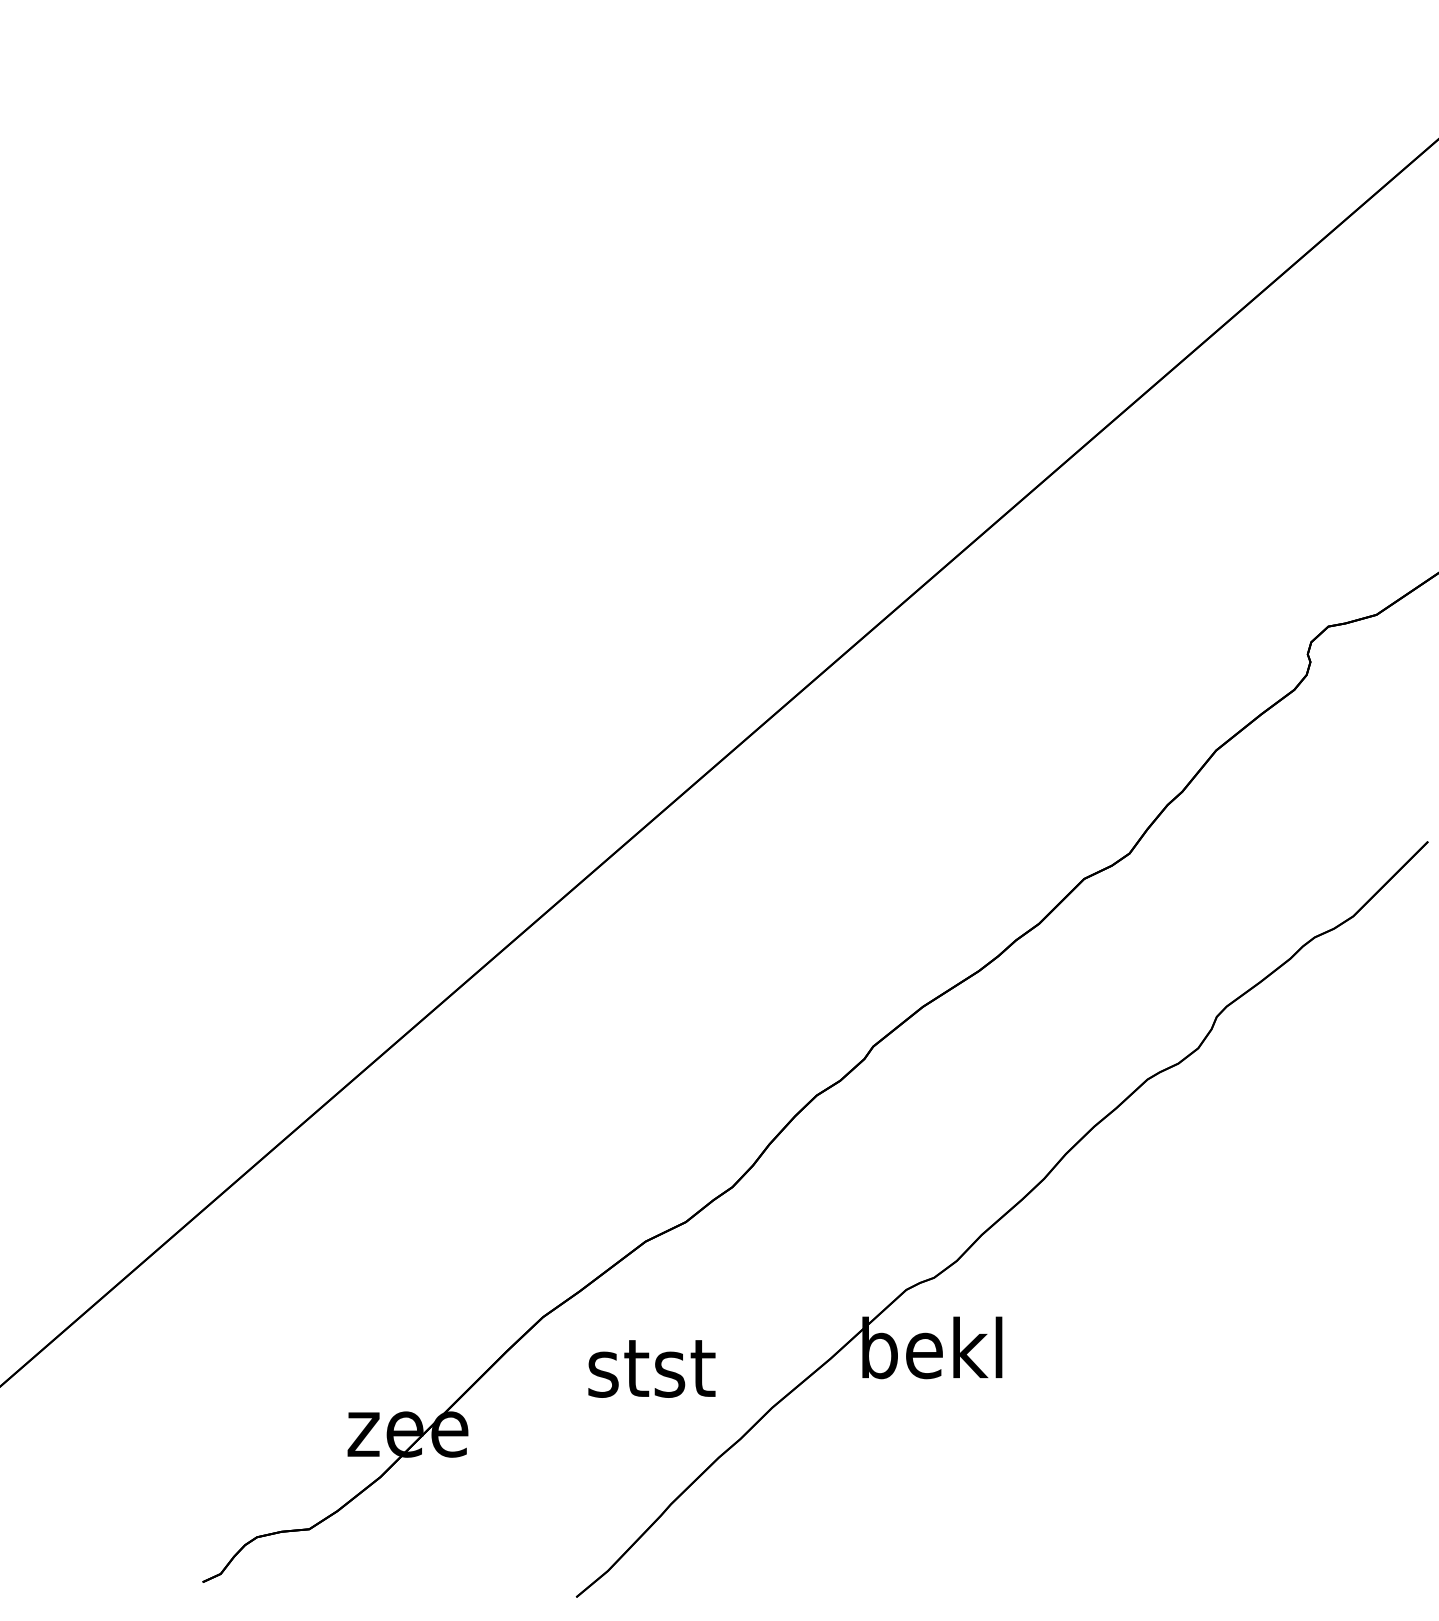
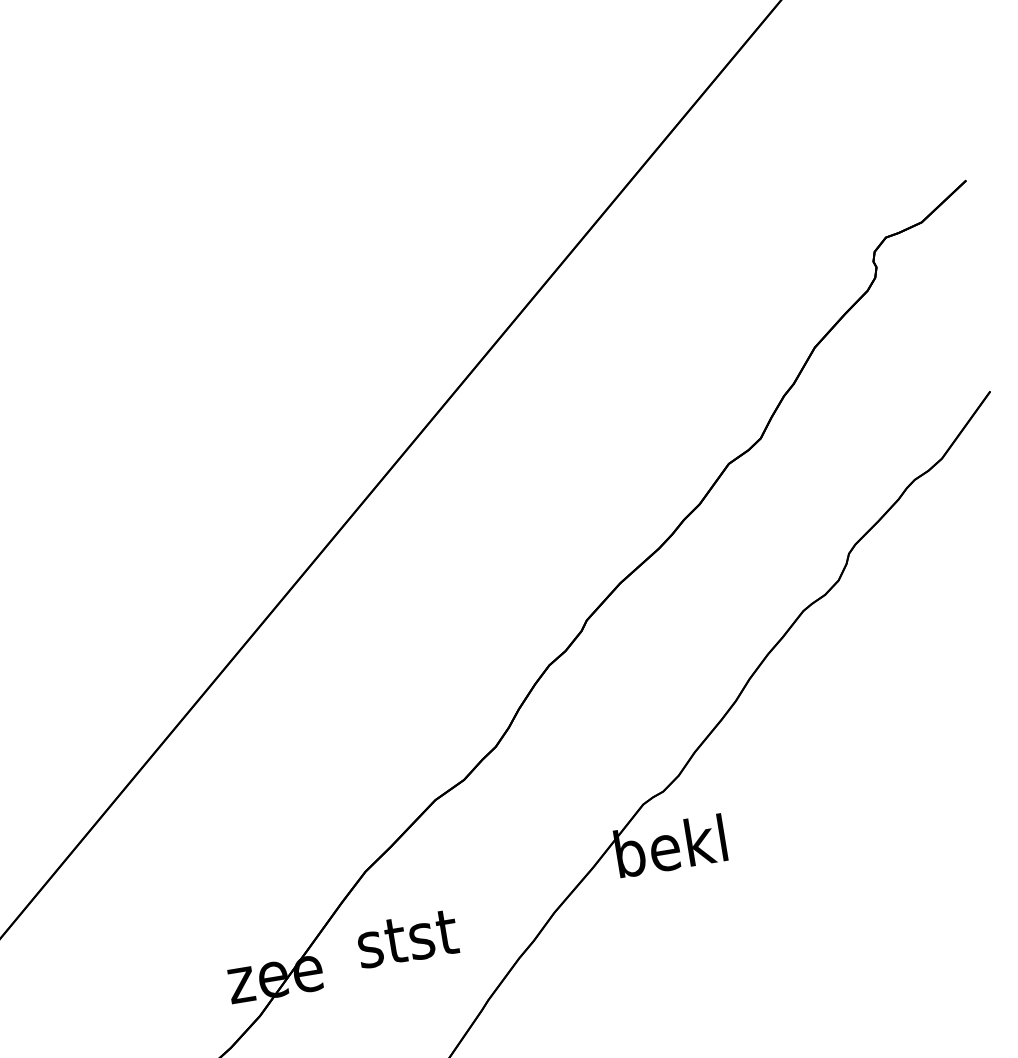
text: (651, 1368) -> (407, 938), moved

